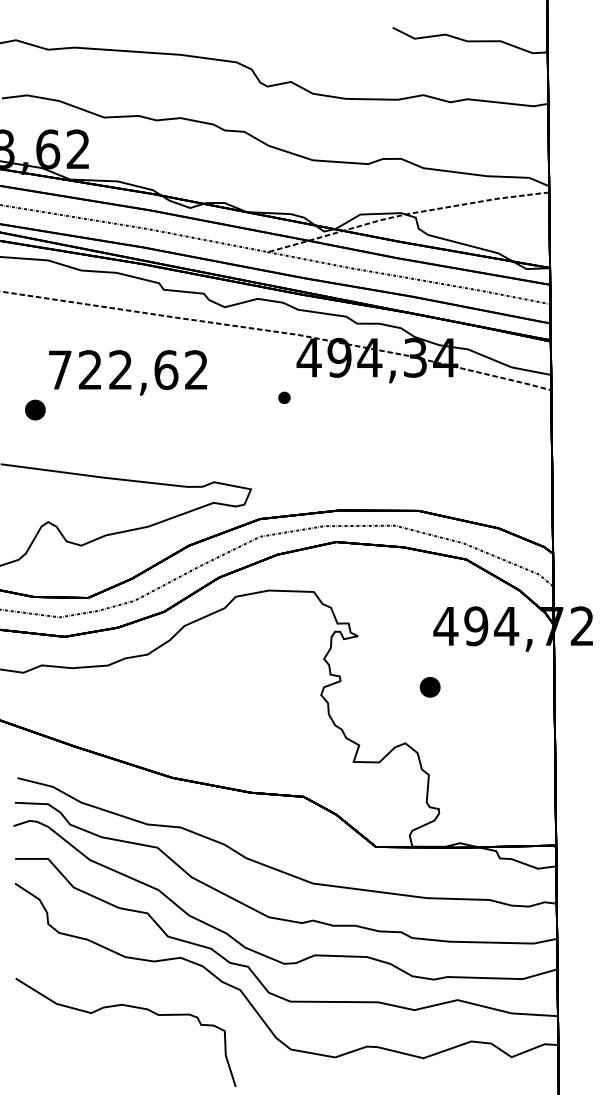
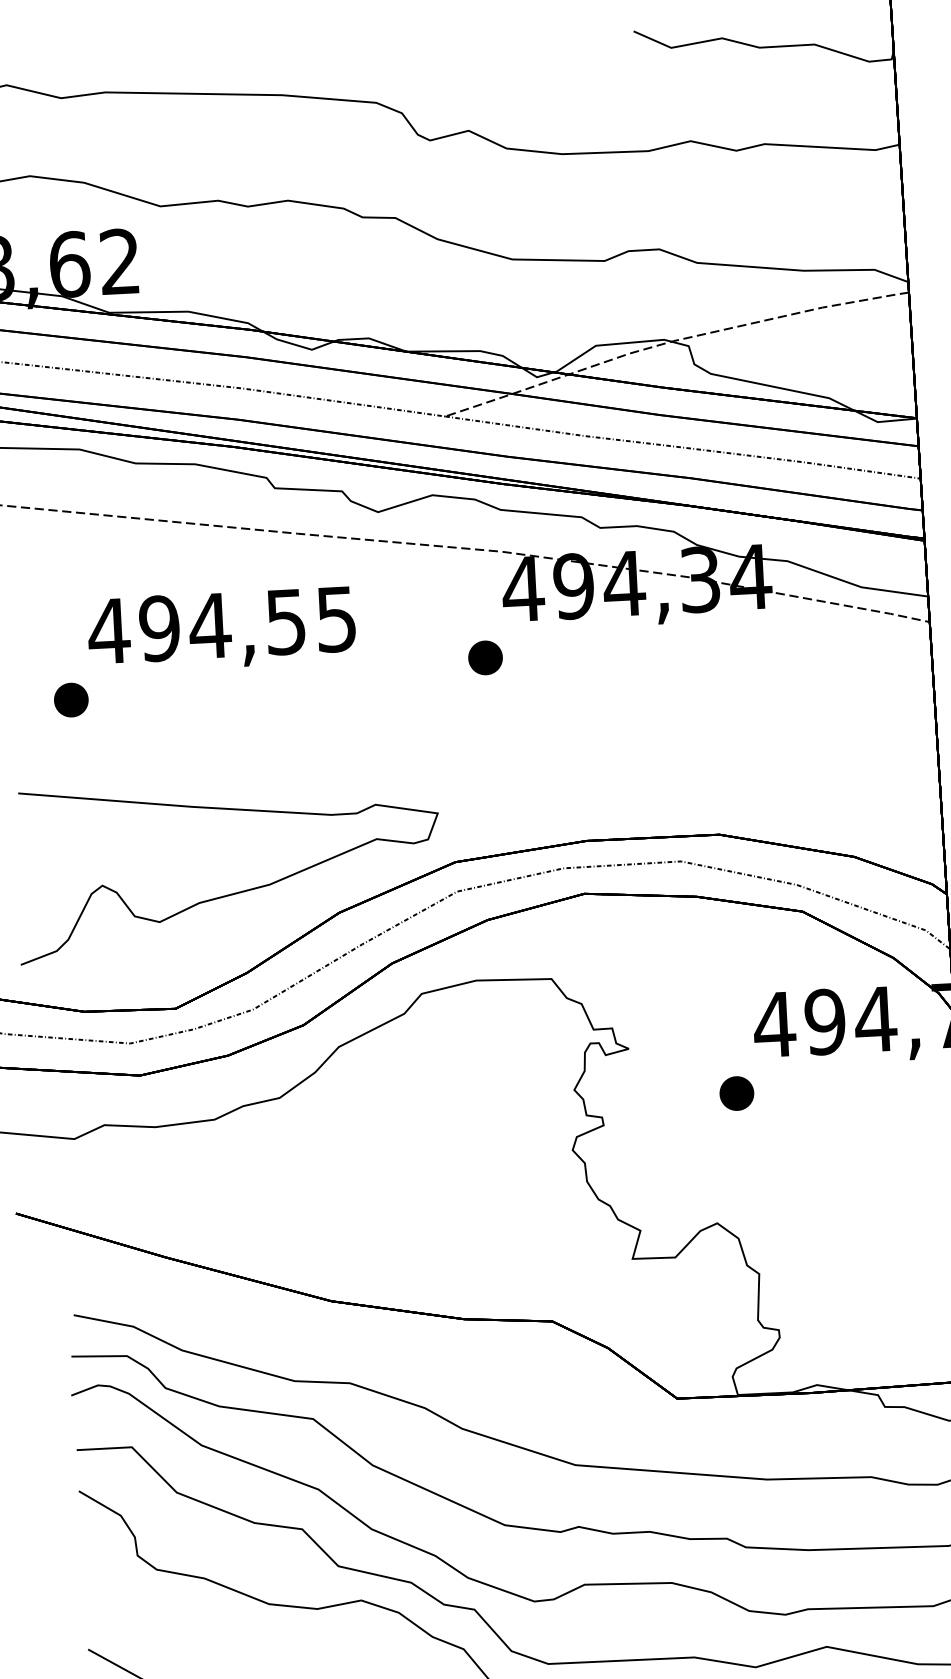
text: (127, 370) -> (221, 626), 722,62 -> 494,55
part: (284, 397) -> (485, 657), size x1.67
part: (429, 687) -> (735, 1093), moved

